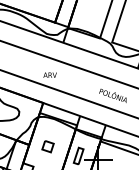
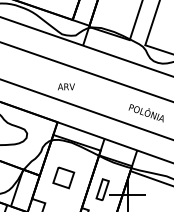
part: (47, 146) -> (63, 177), size x1.43

